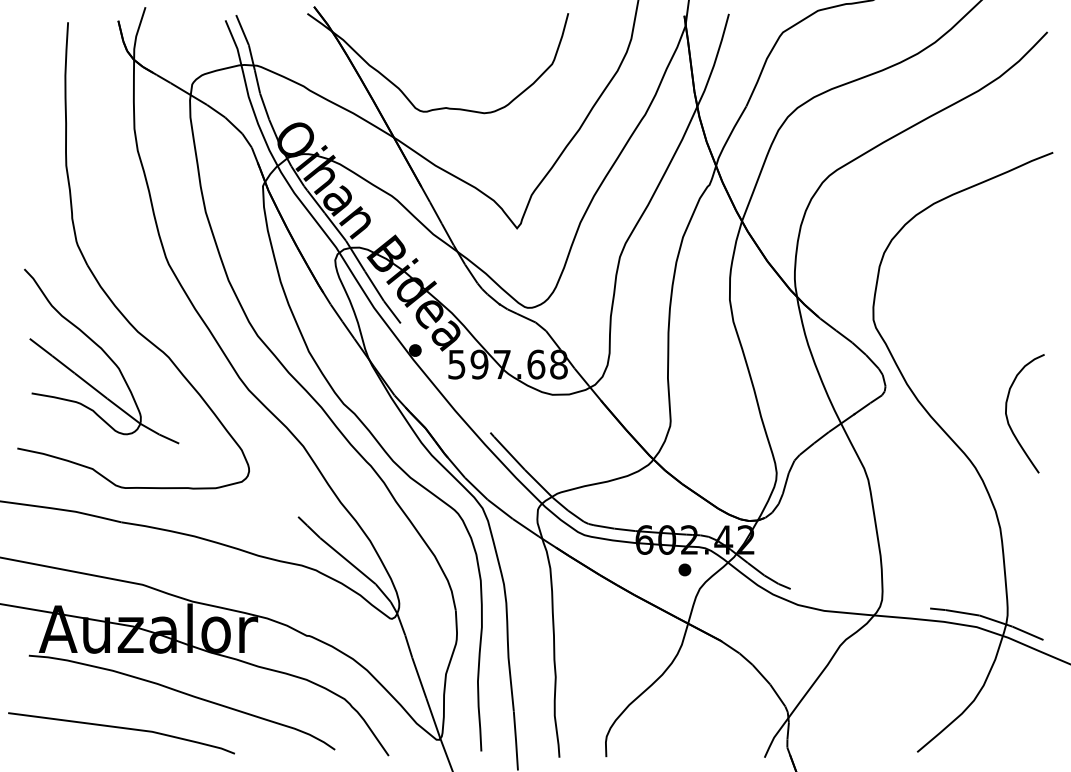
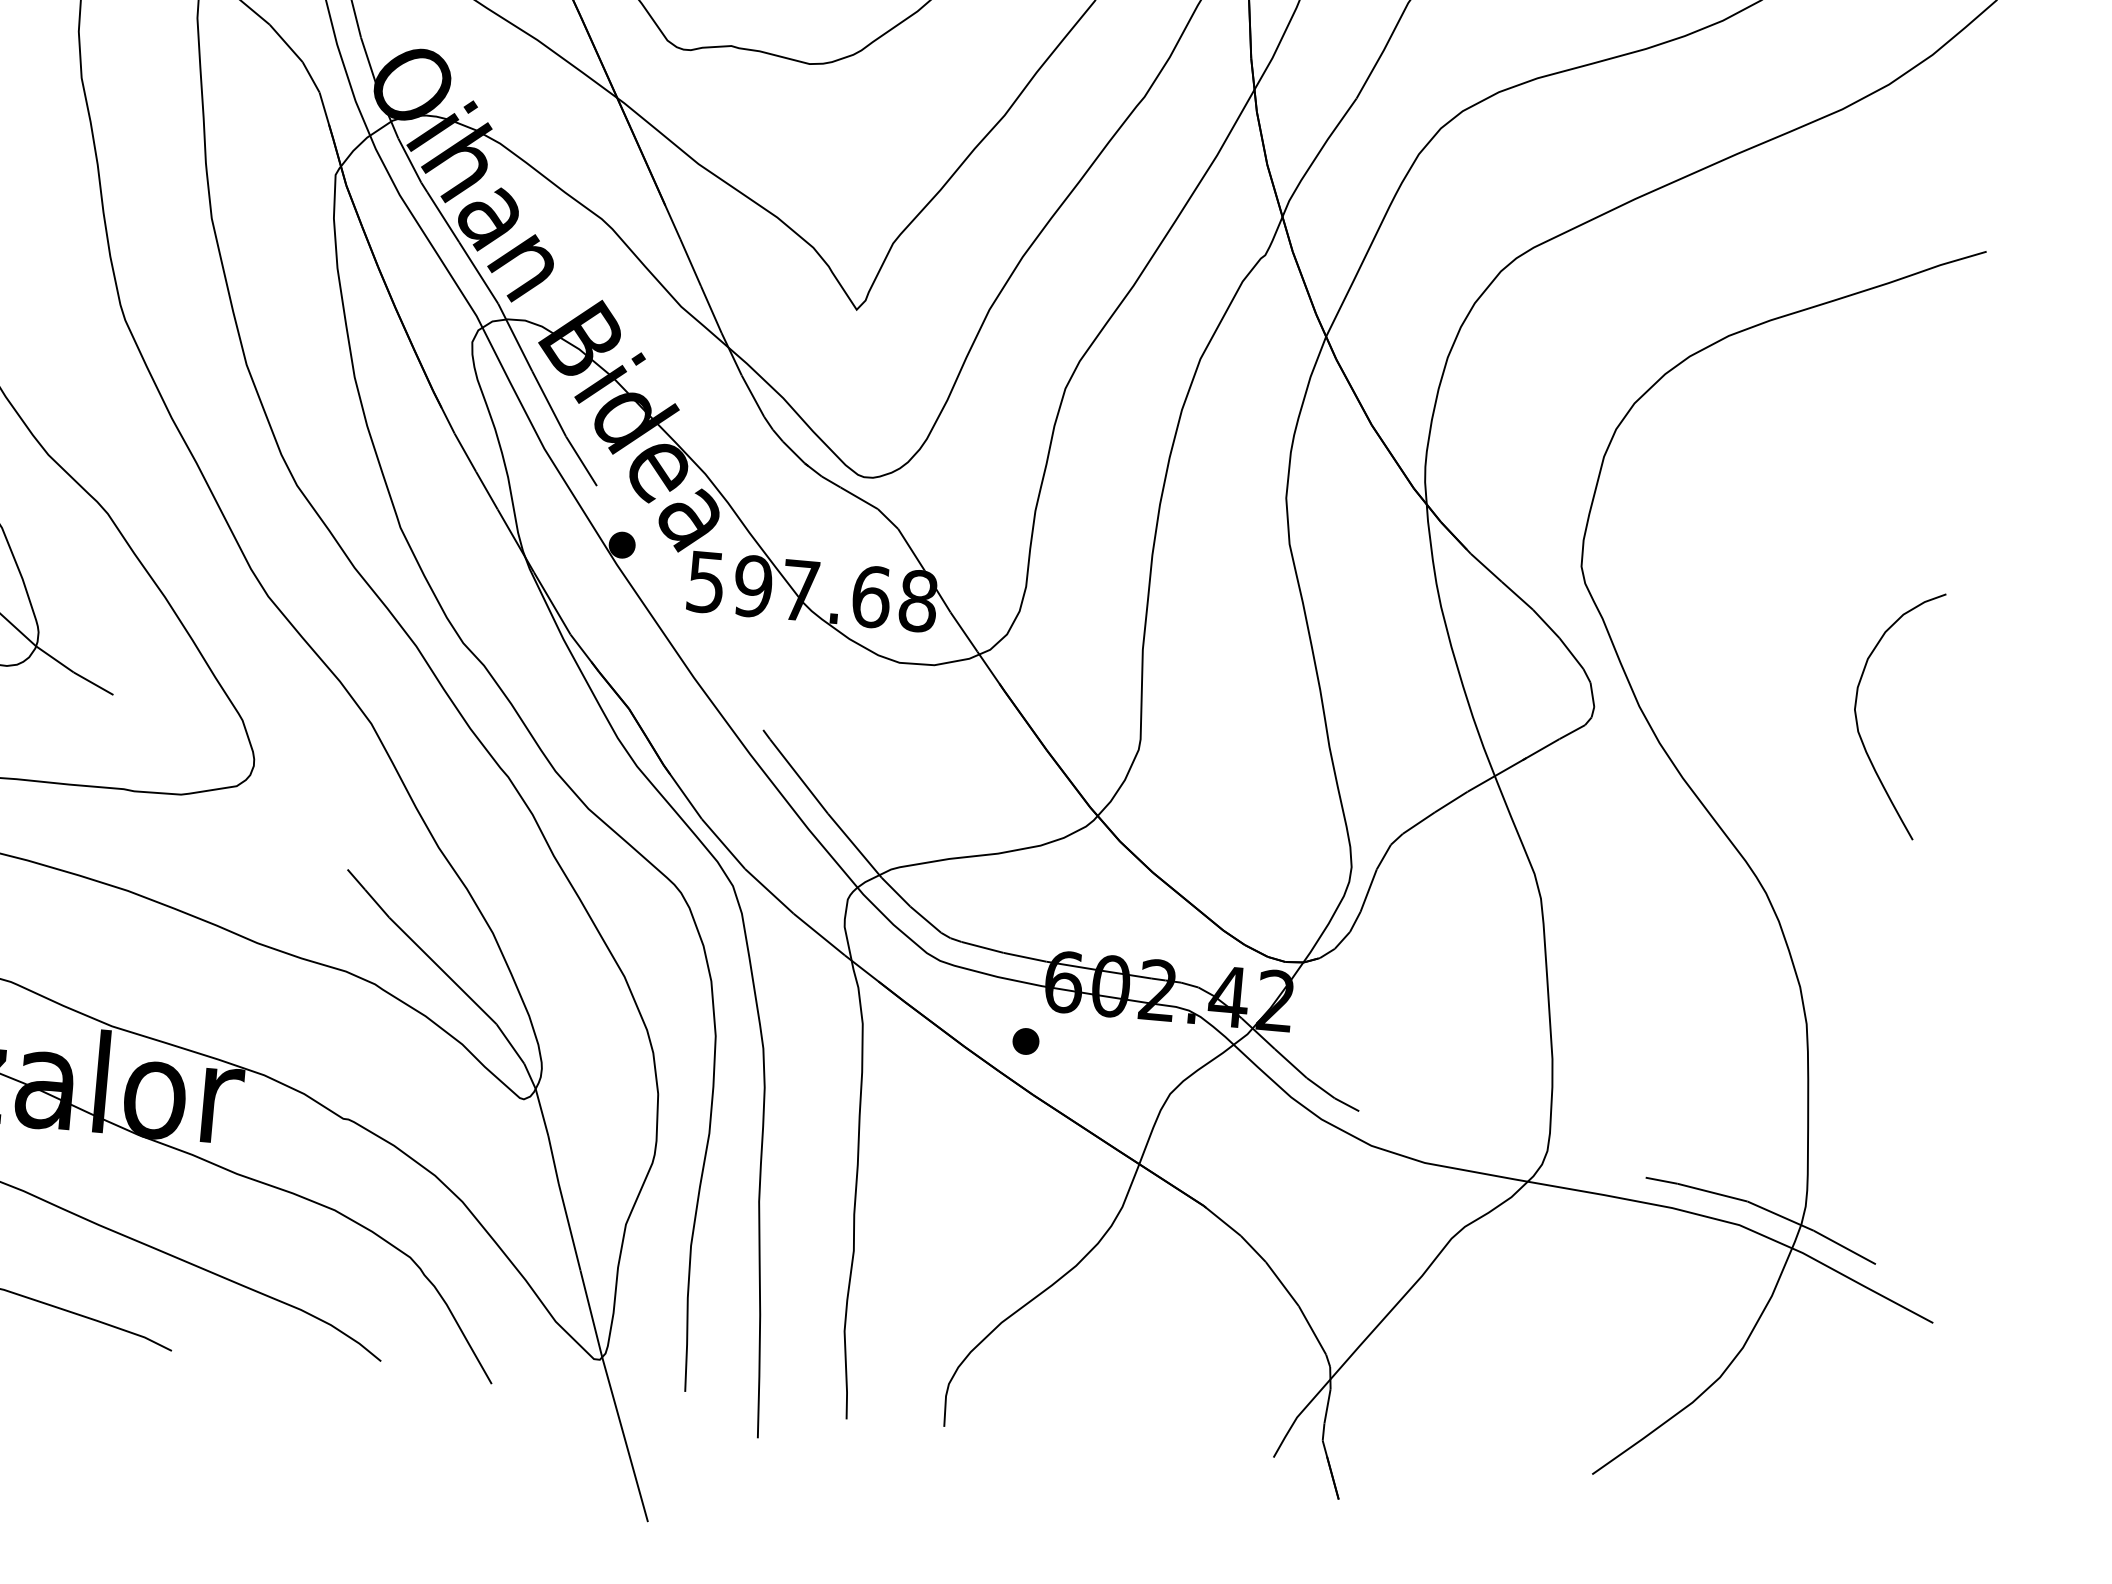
curve: (1008, 418) -> (1859, 720), moved
part: (684, 569) -> (1025, 1040), moved

